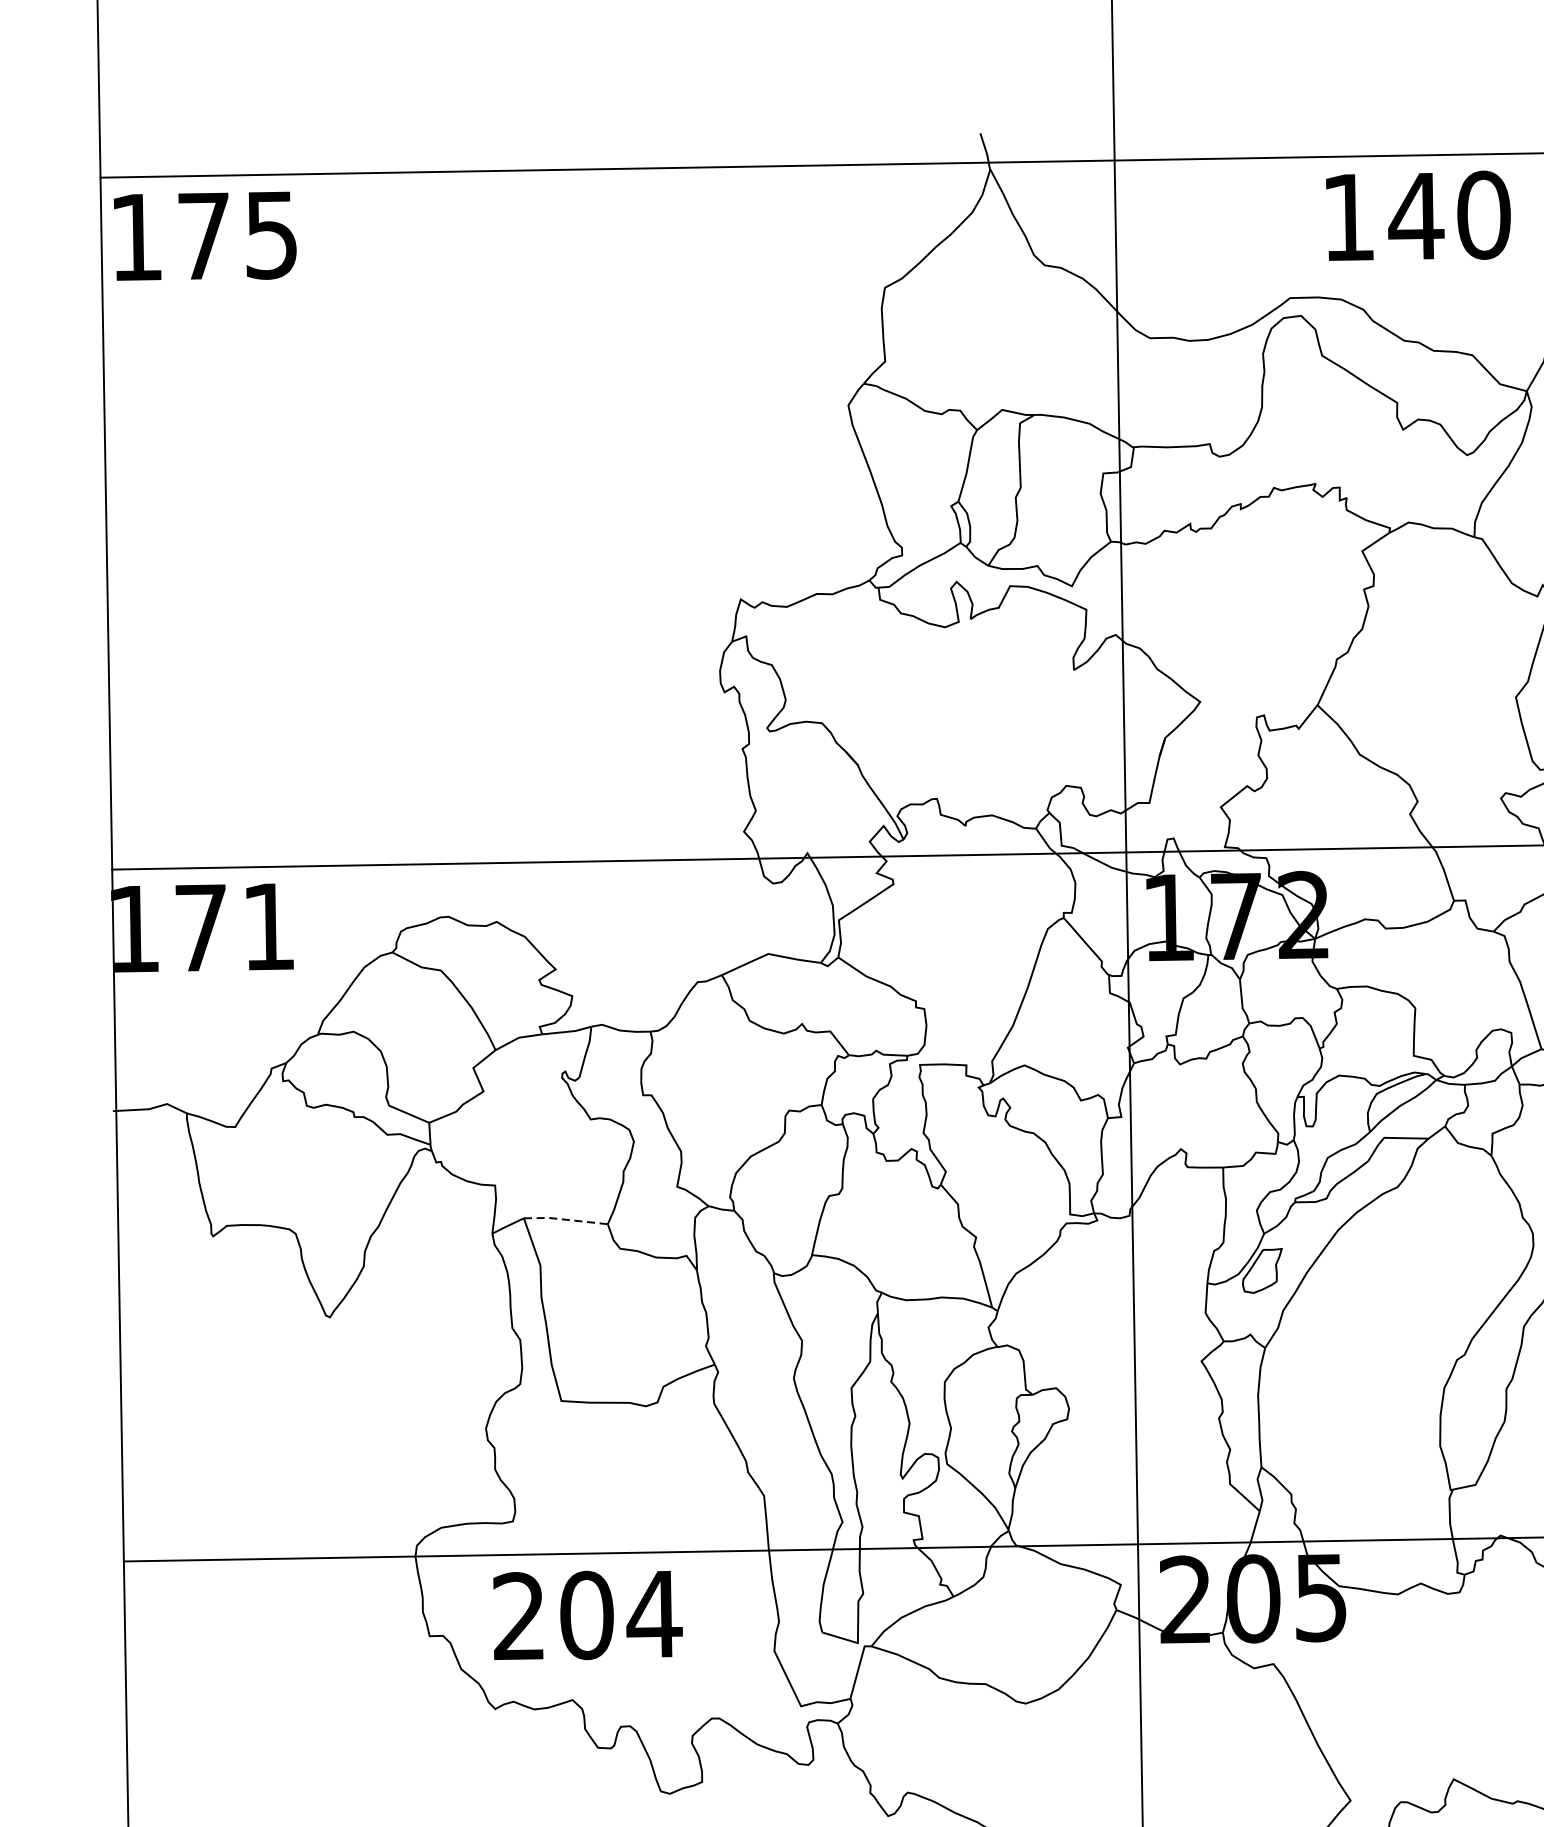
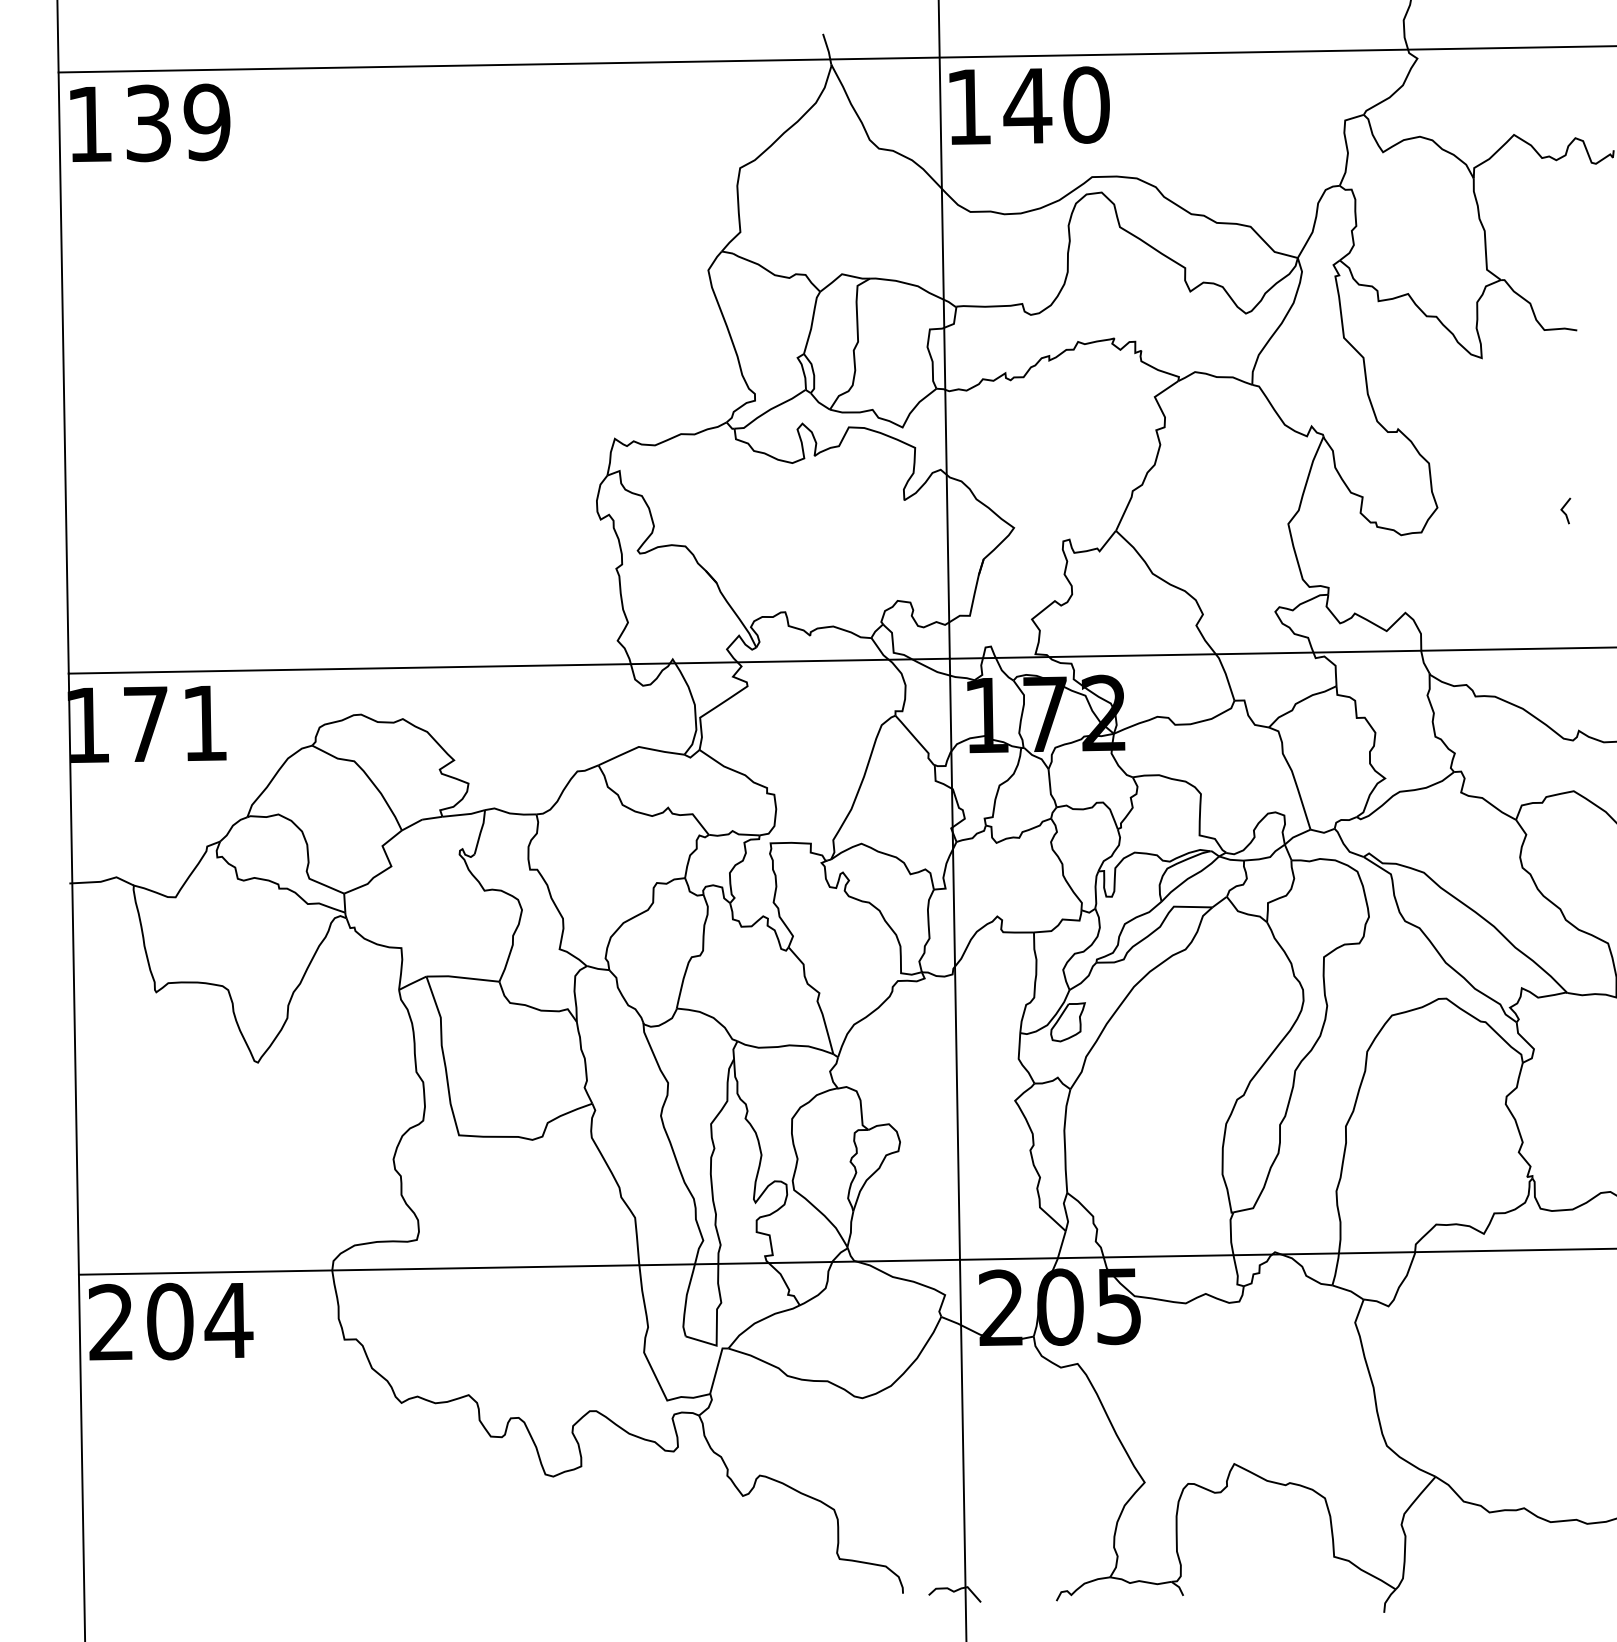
text: (1418, 215) -> (1029, 105), moved
text: (238, 235) -> (178, 122), 175 -> 139
line: (566, 1219) -> (463, 977), dashed -> solid
text: (588, 1615) -> (171, 1321), moved

